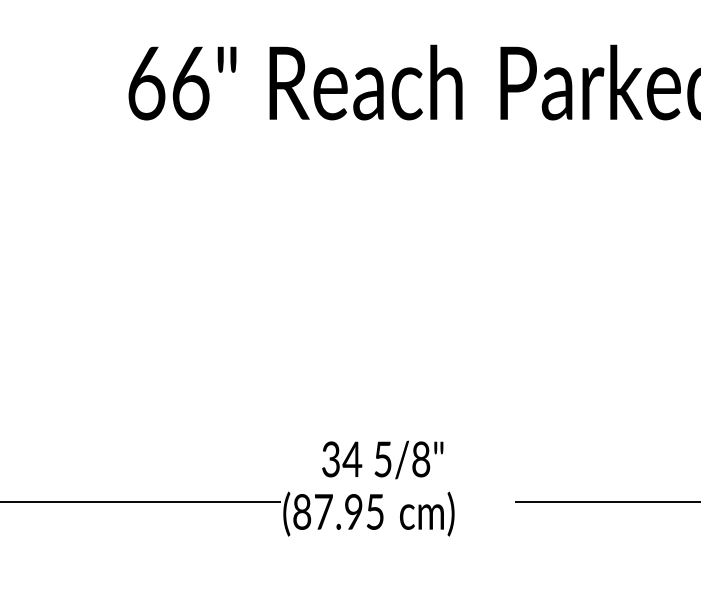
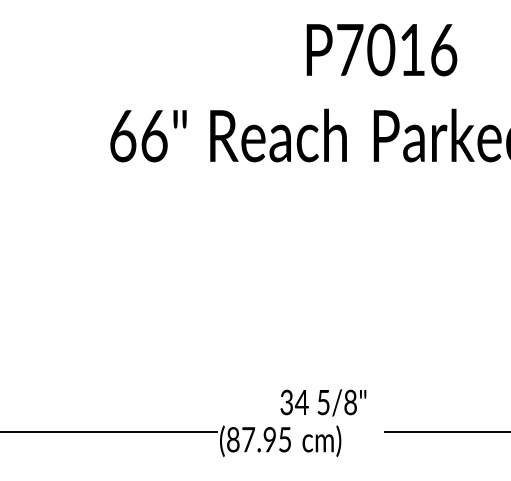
text: (382, 459) -> (323, 402), moved

